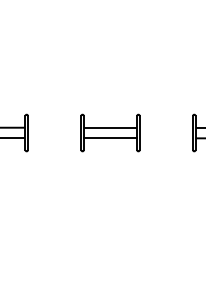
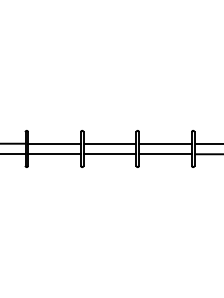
line: (54, 127) -> (54, 143), added
line: (166, 127) -> (165, 143), added
line: (54, 138) -> (54, 154), added
line: (166, 138) -> (165, 154), added

